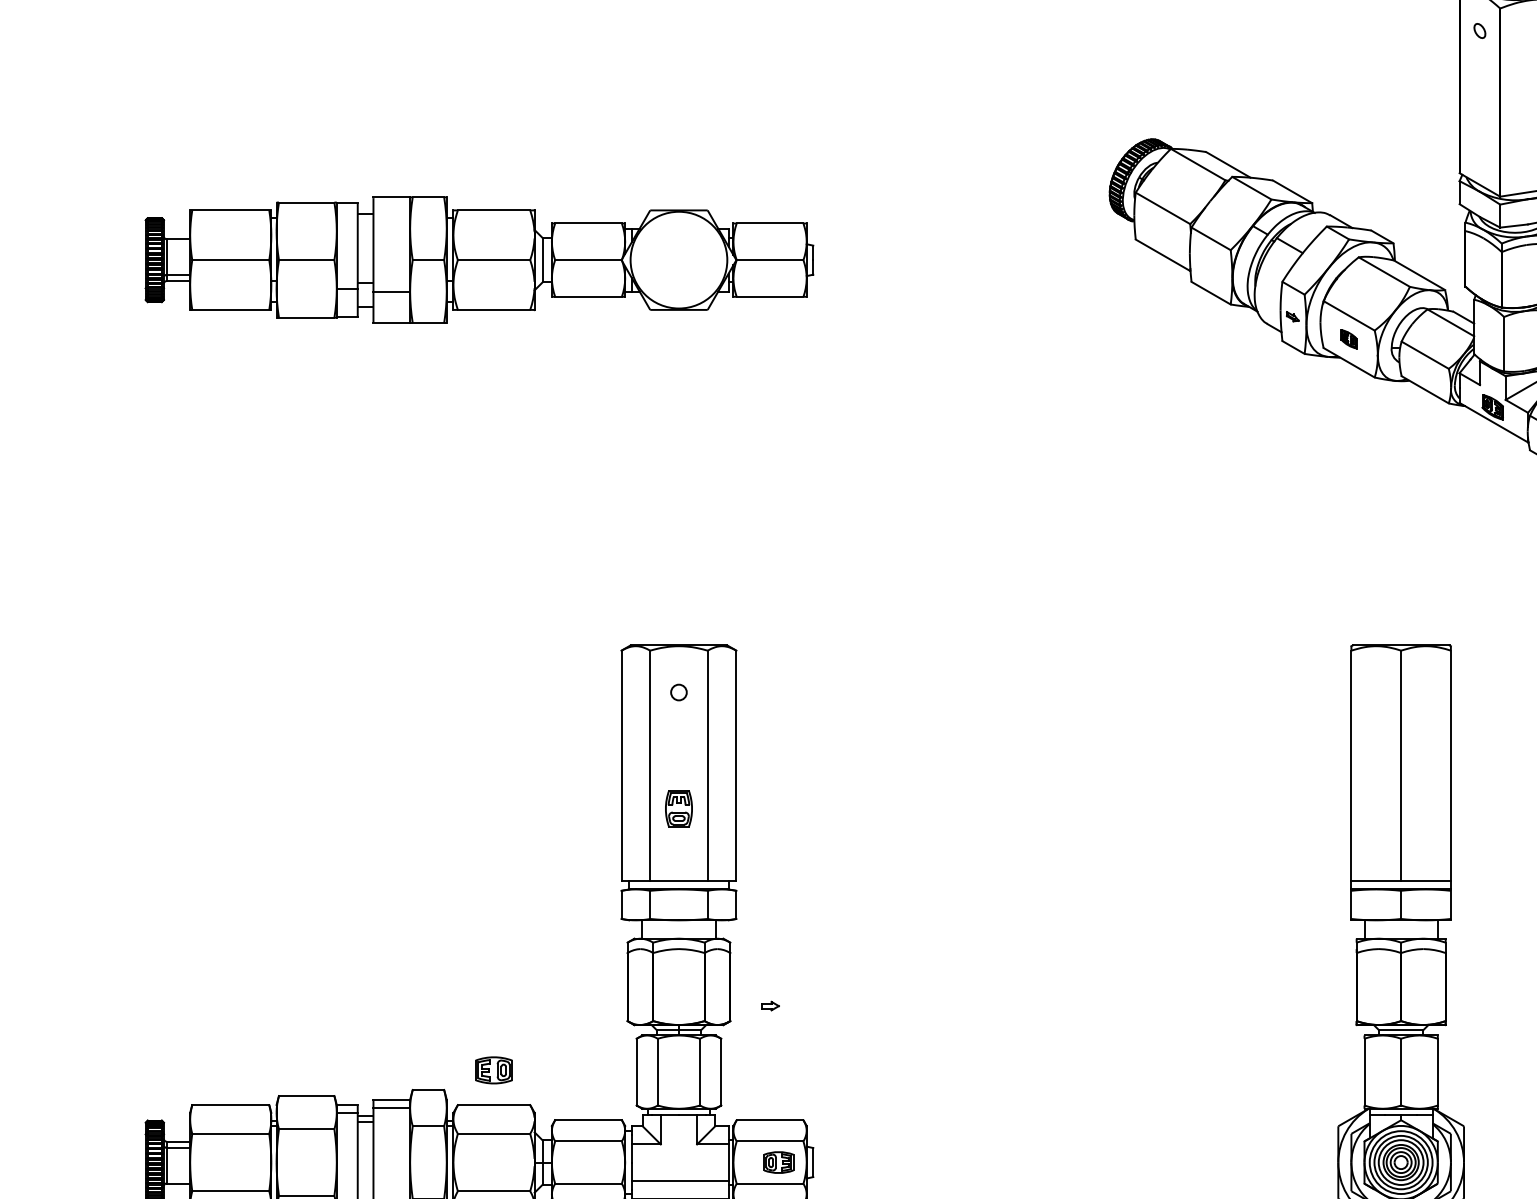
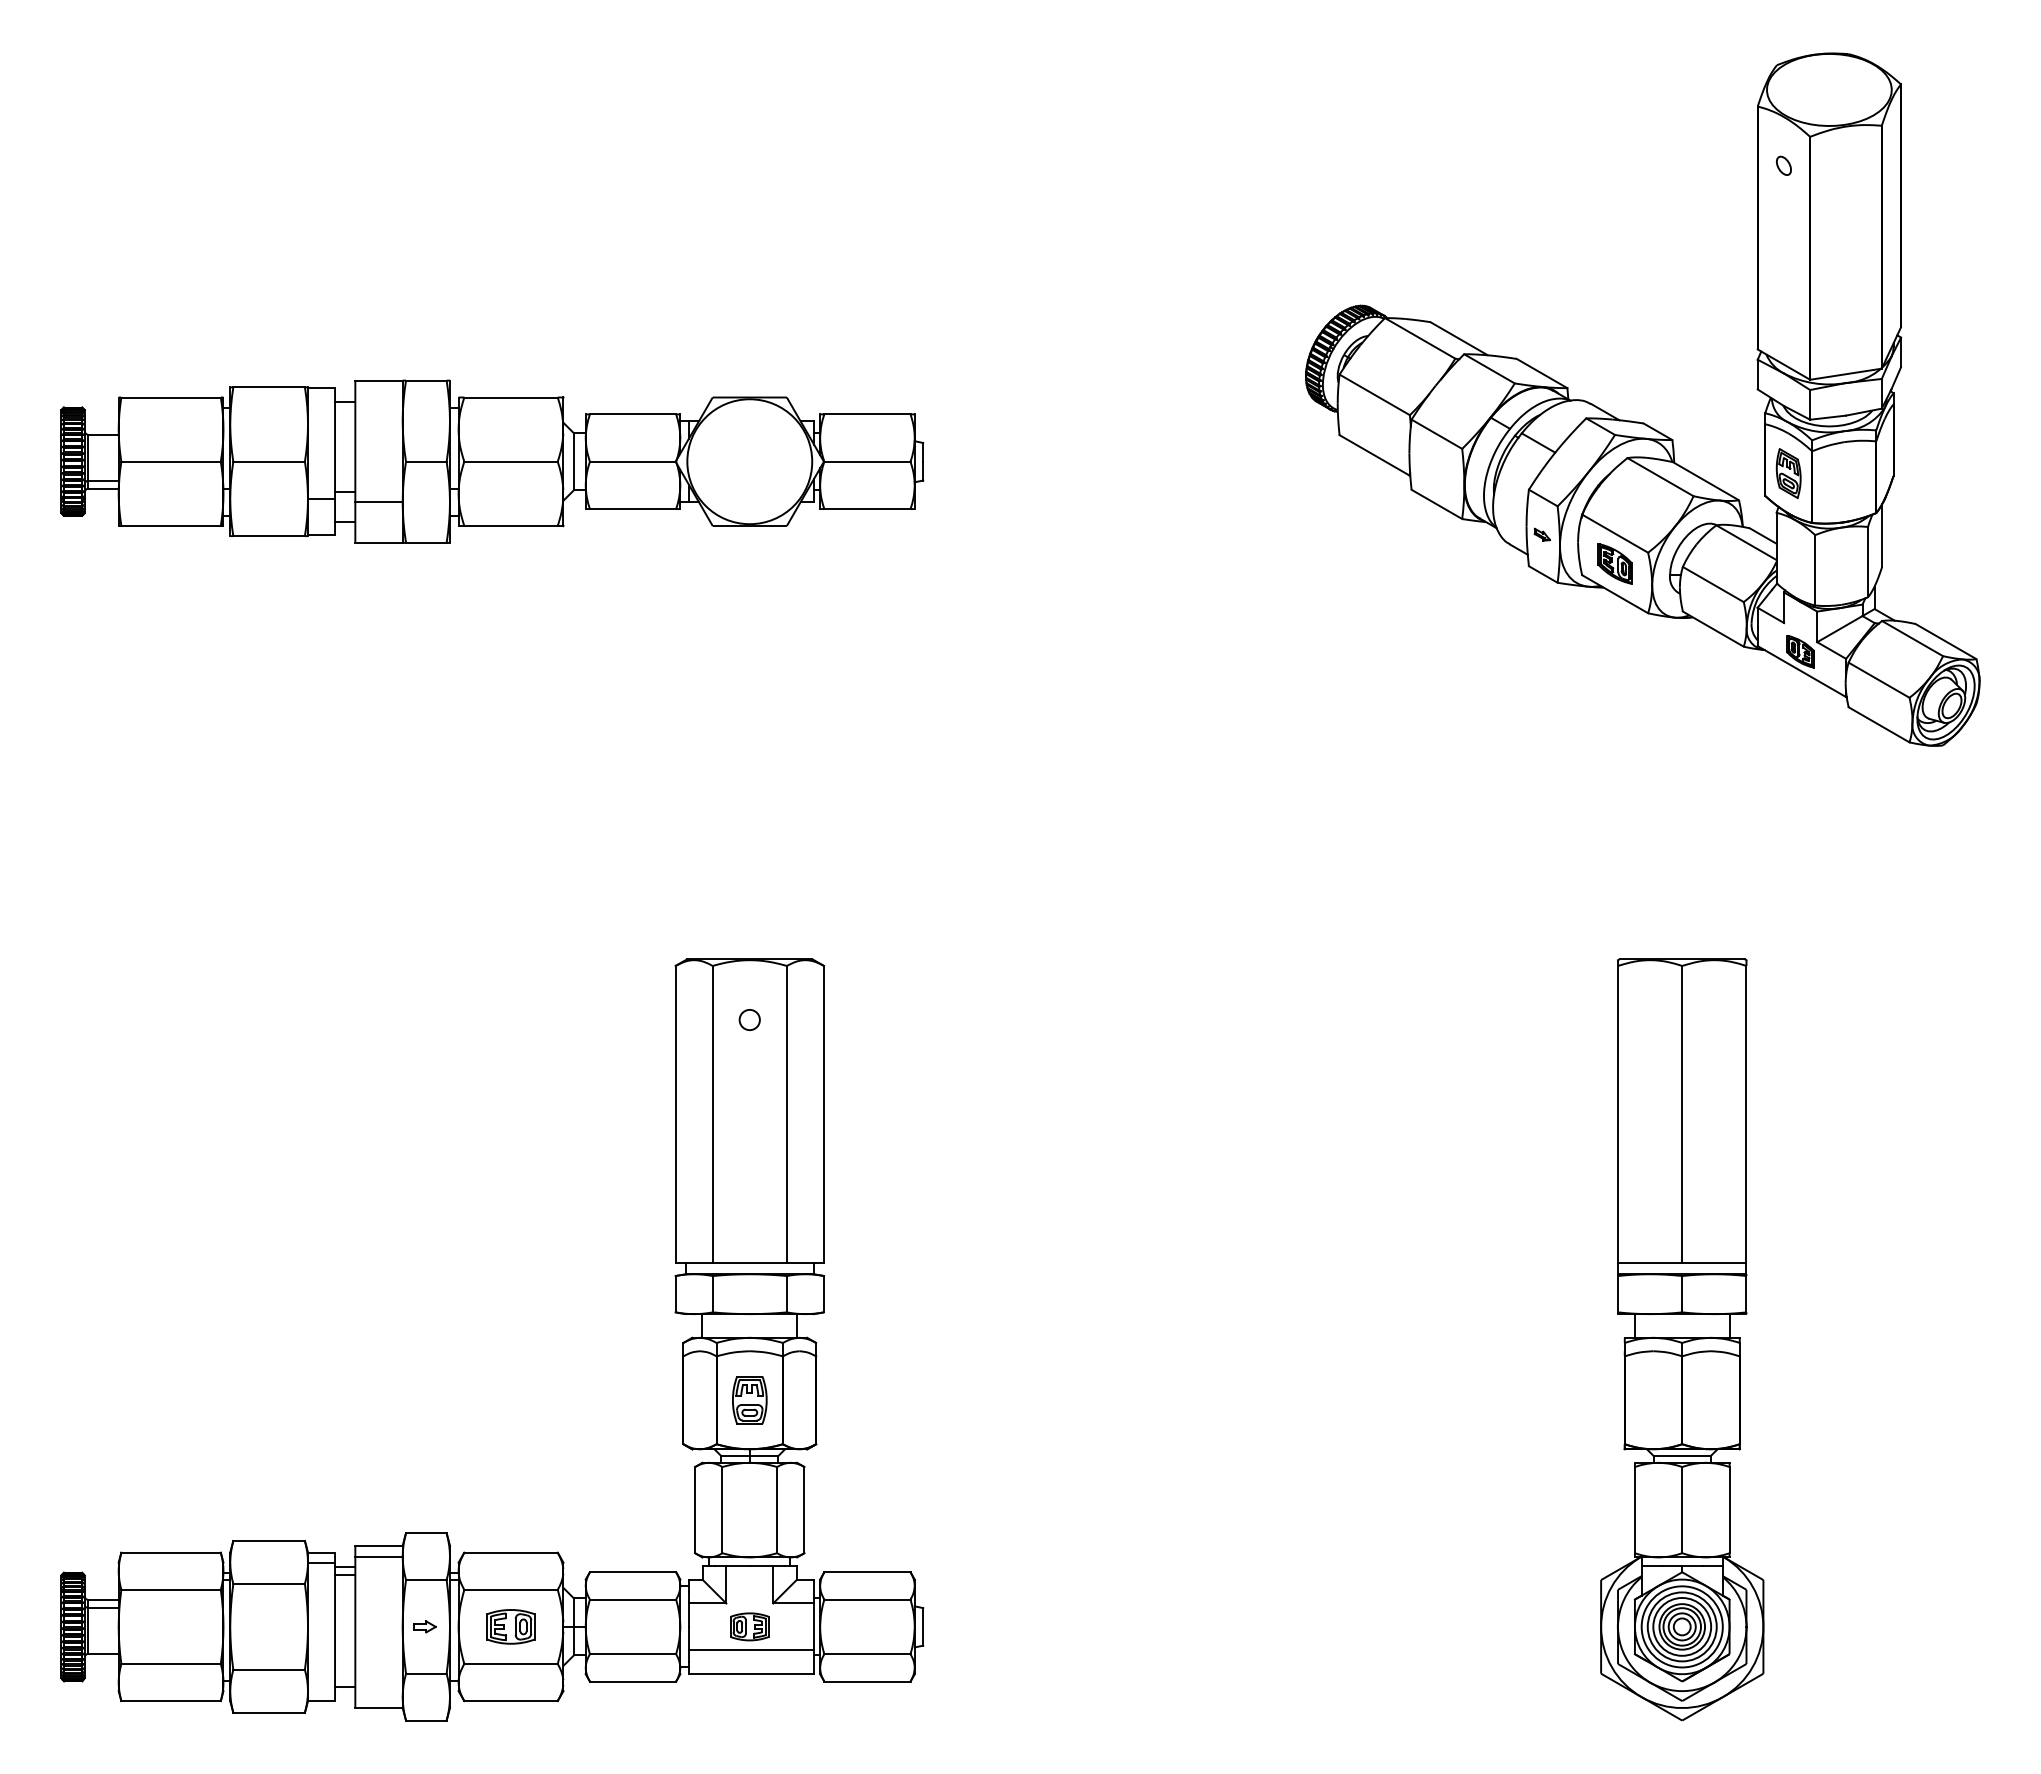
part: (1483, 269) -> (1788, 473), added
part: (1348, 338) -> (1614, 563), size x1.67
part: (678, 809) -> (749, 1400), moved
part: (770, 1005) -> (424, 1626), moved
part: (493, 1070) -> (510, 1626), moved
part: (778, 1162) -> (749, 1626), moved

